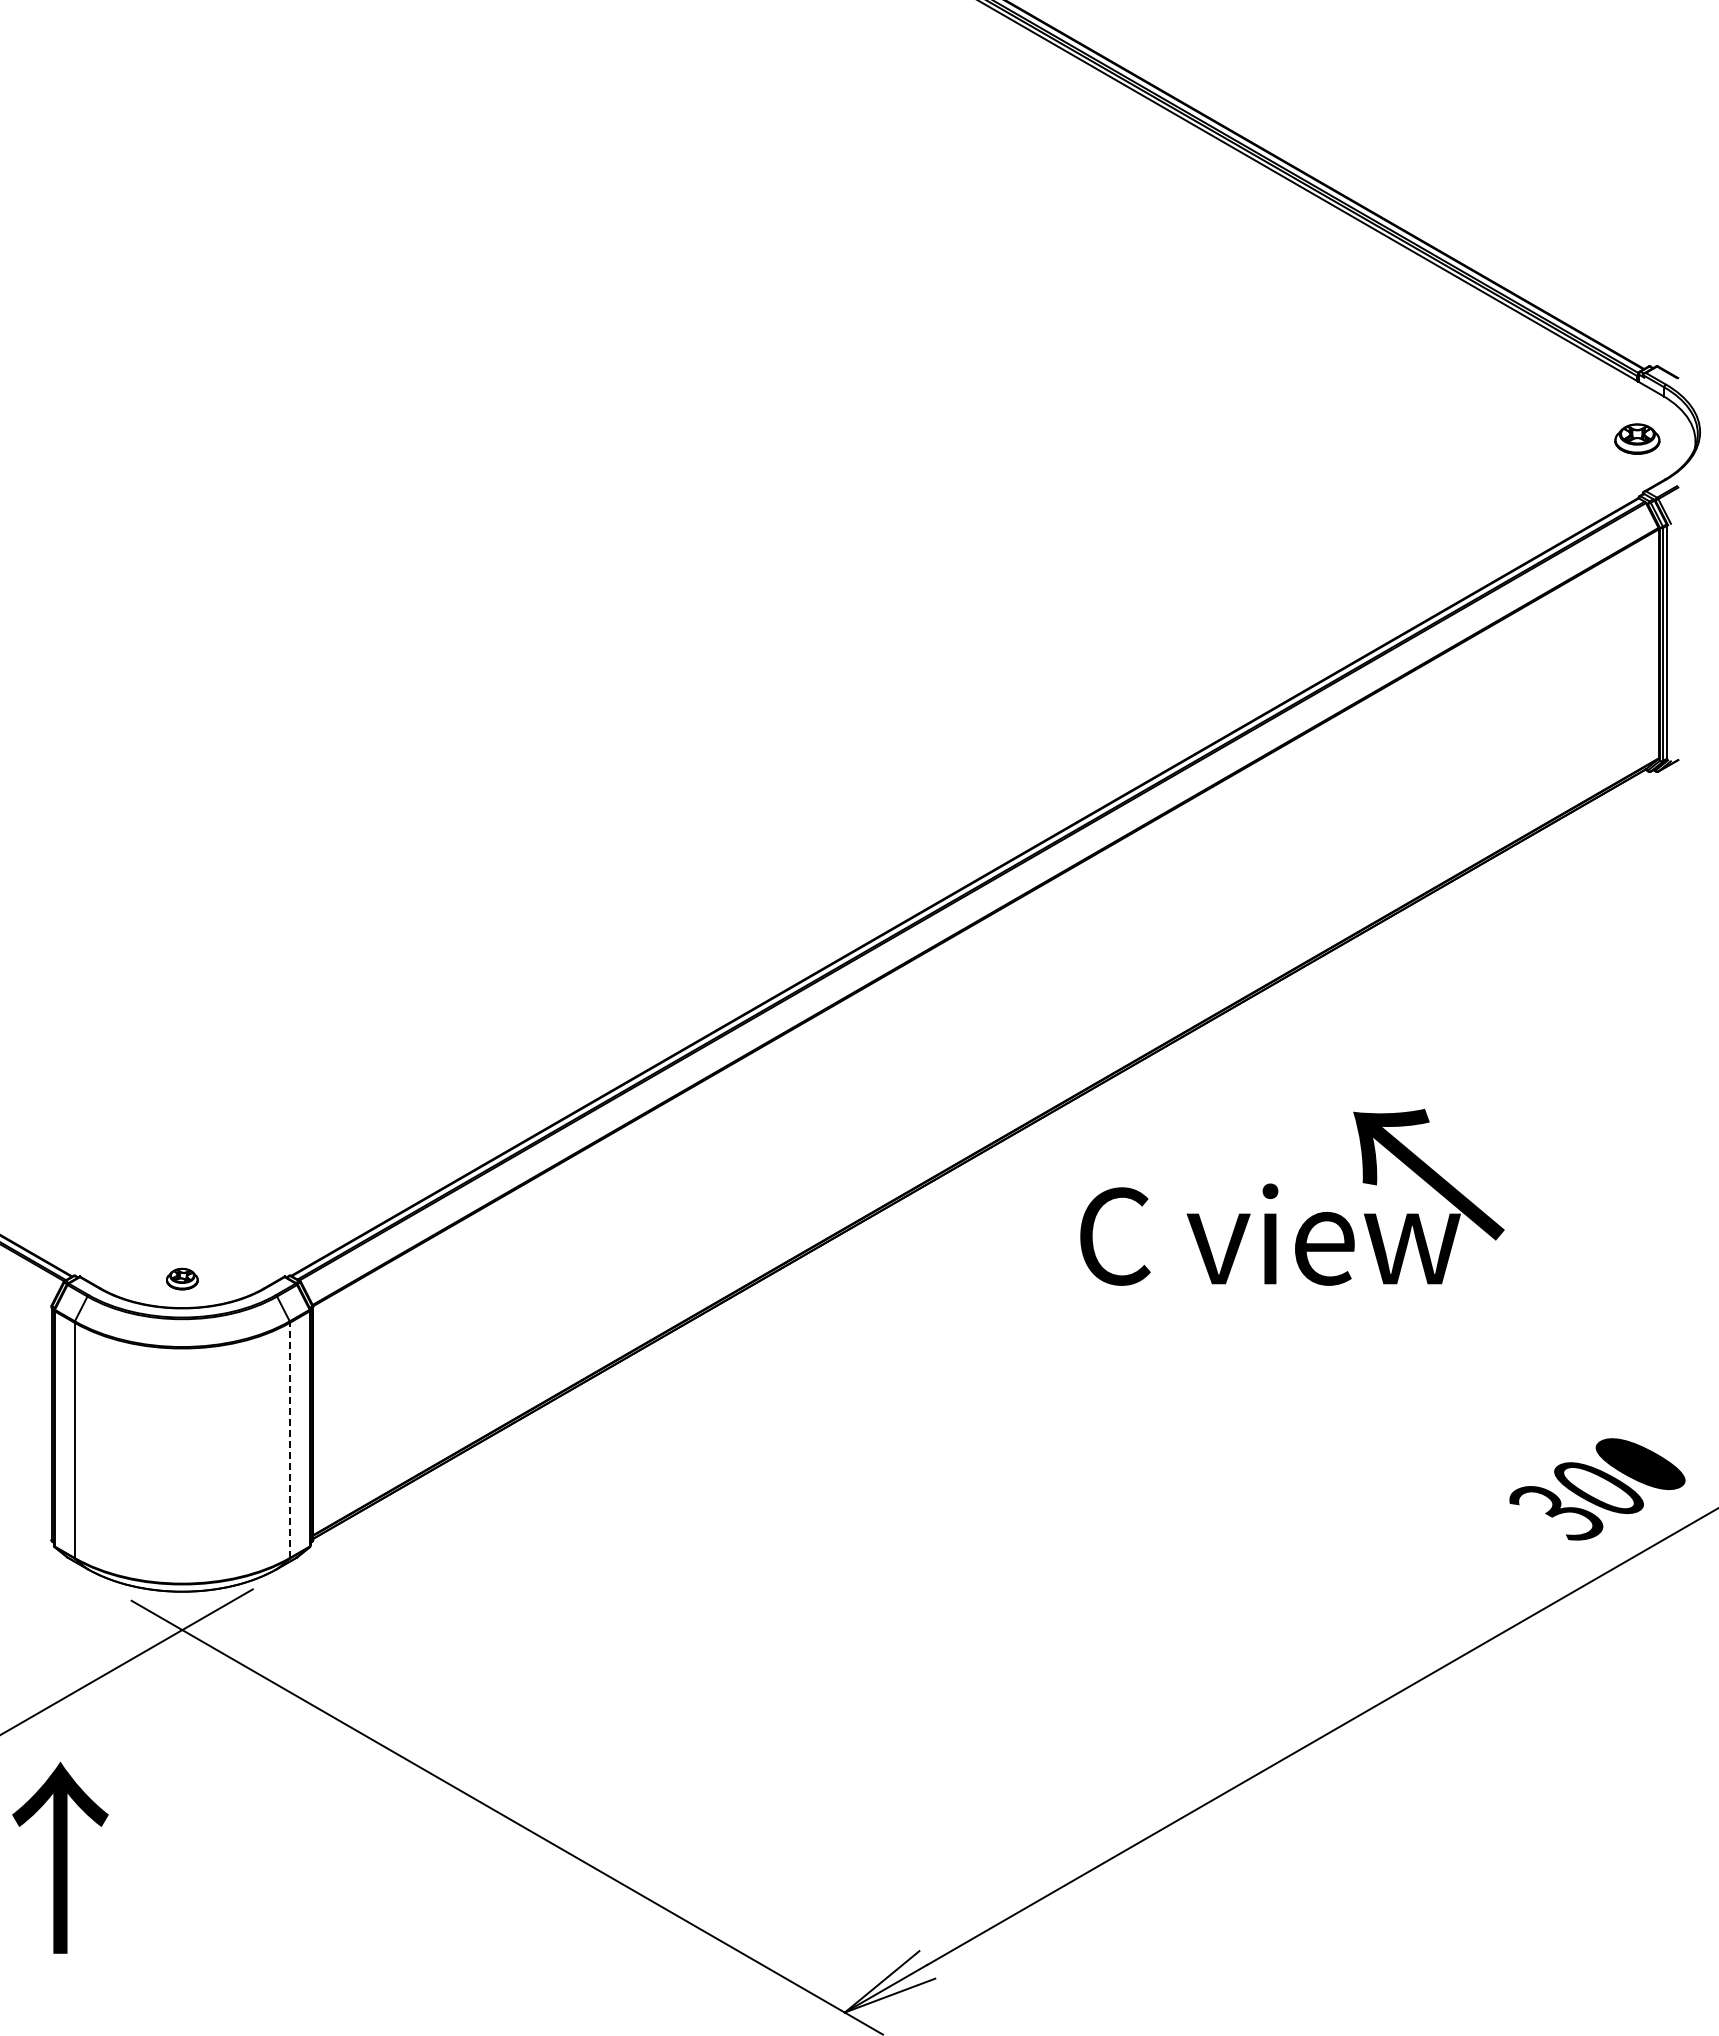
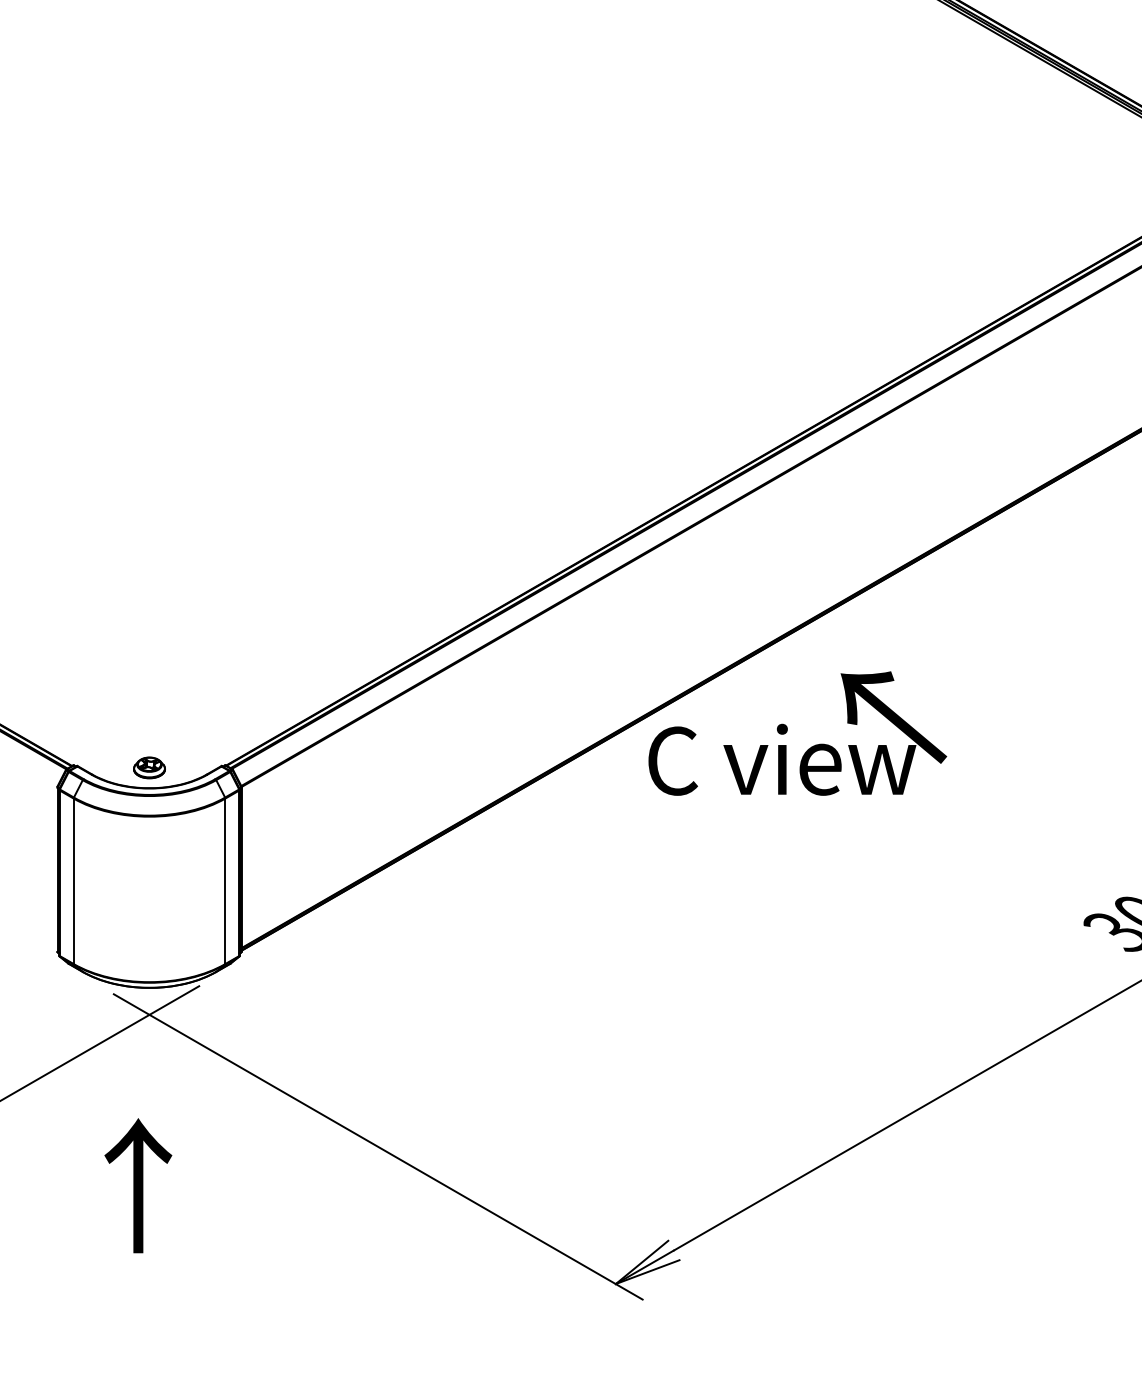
text: (1292, 1197) -> (797, 733), moved
part: (182, 1278) -> (149, 767), size x1.43
line: (290, 1440) -> (225, 881), dashed -> solid
text: (60, 1857) -> (138, 1185), moved

